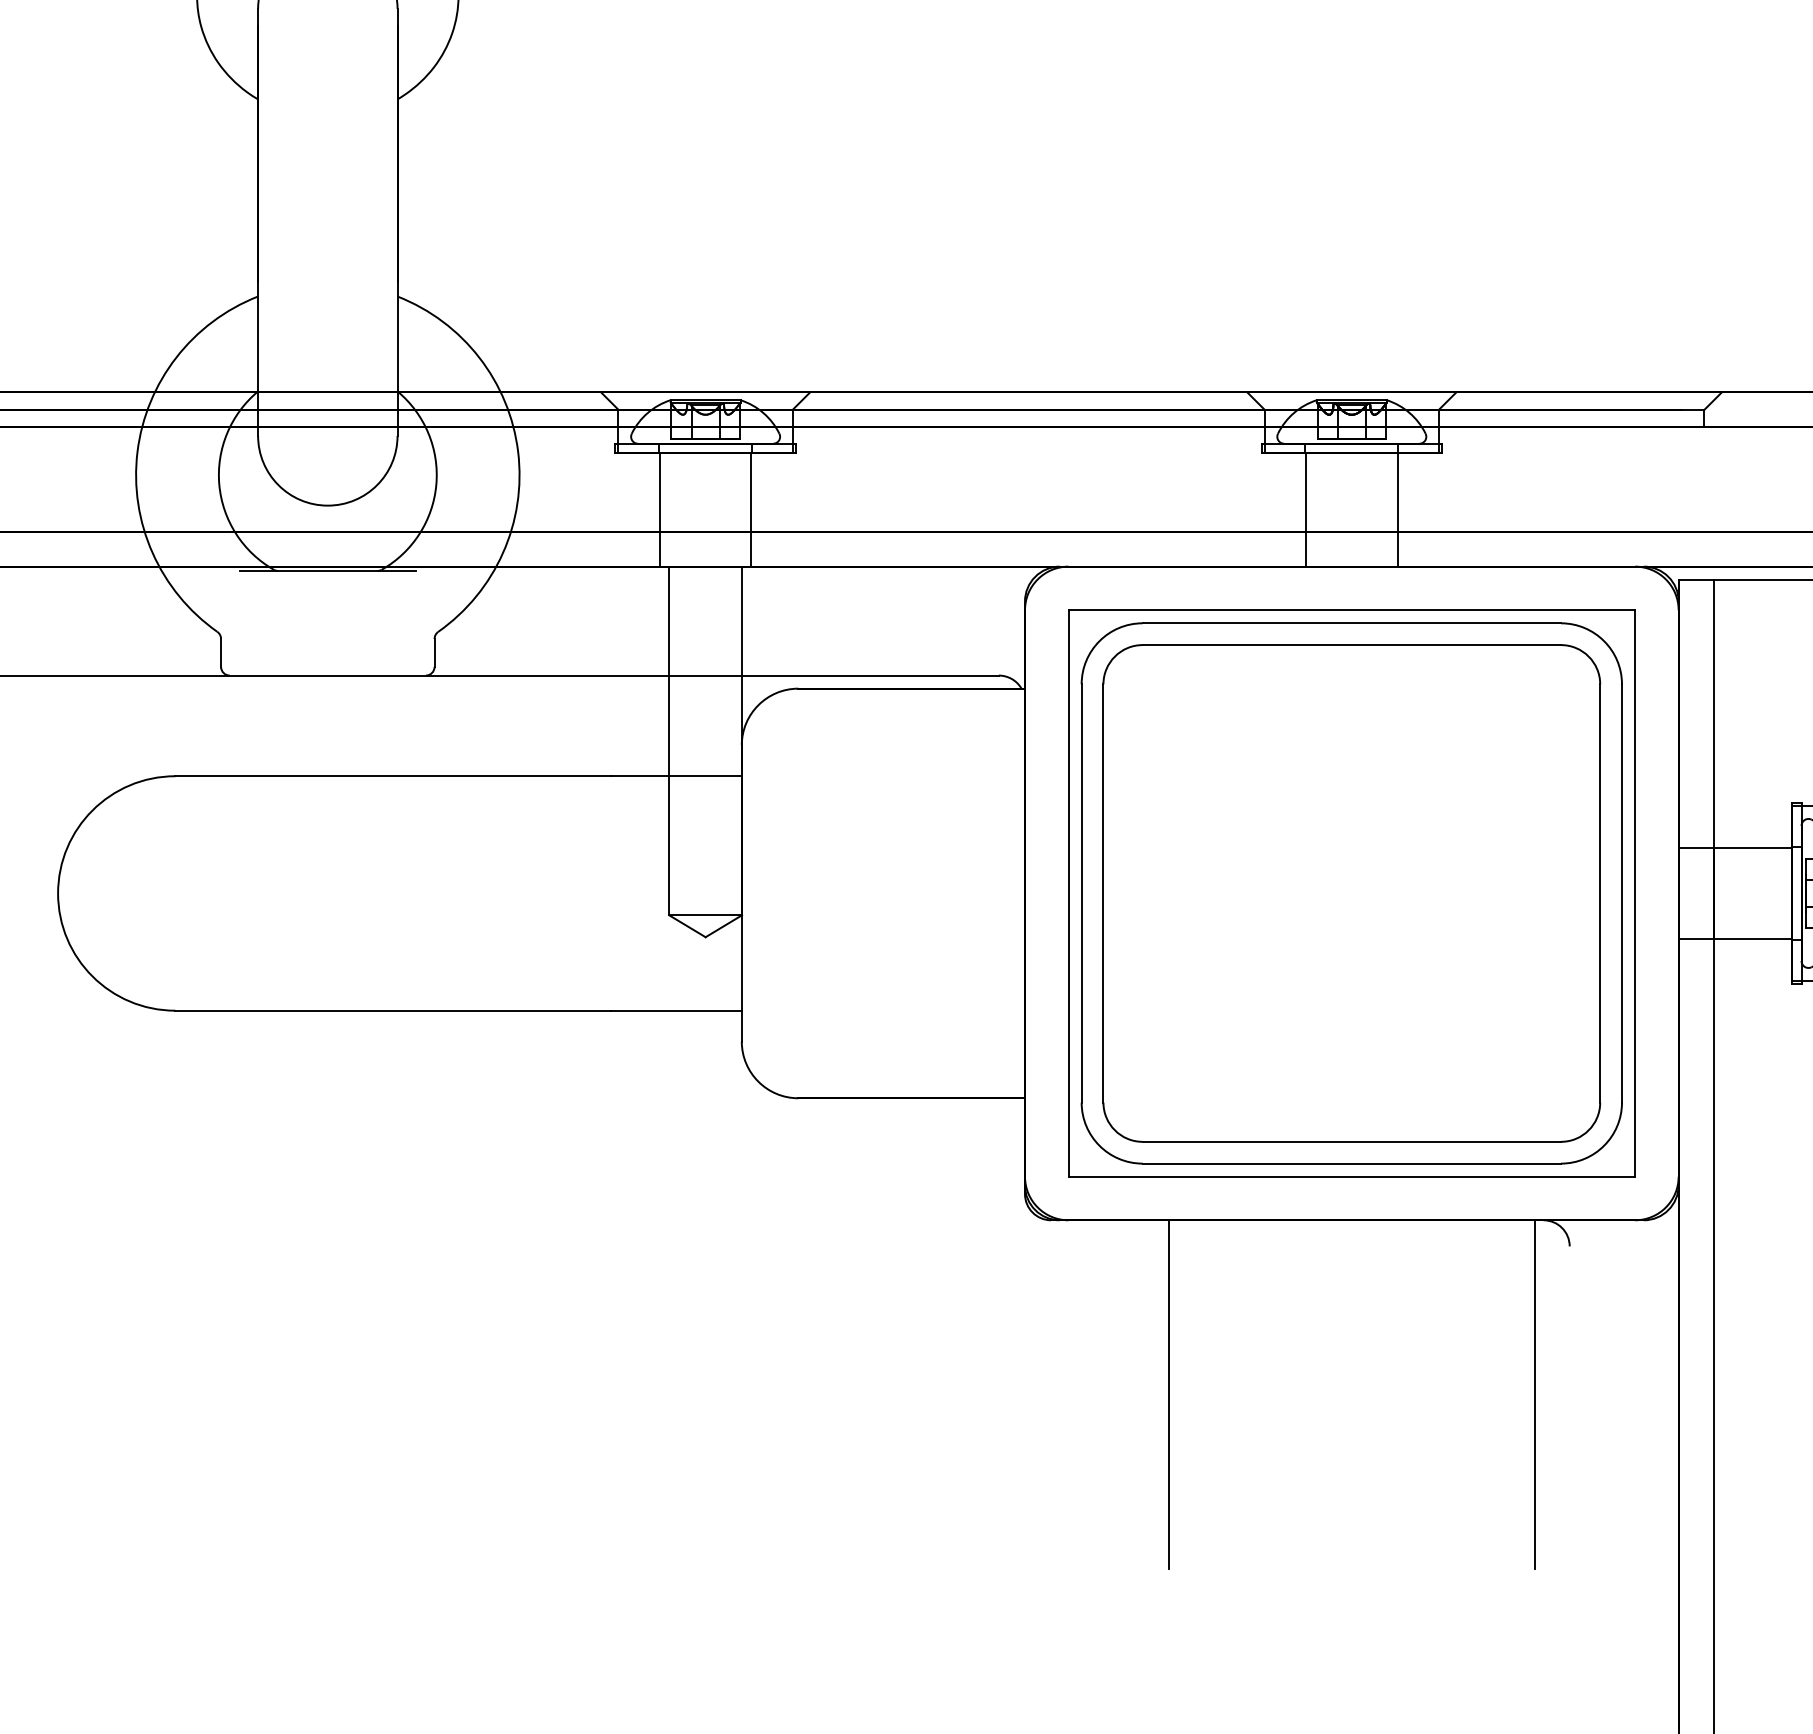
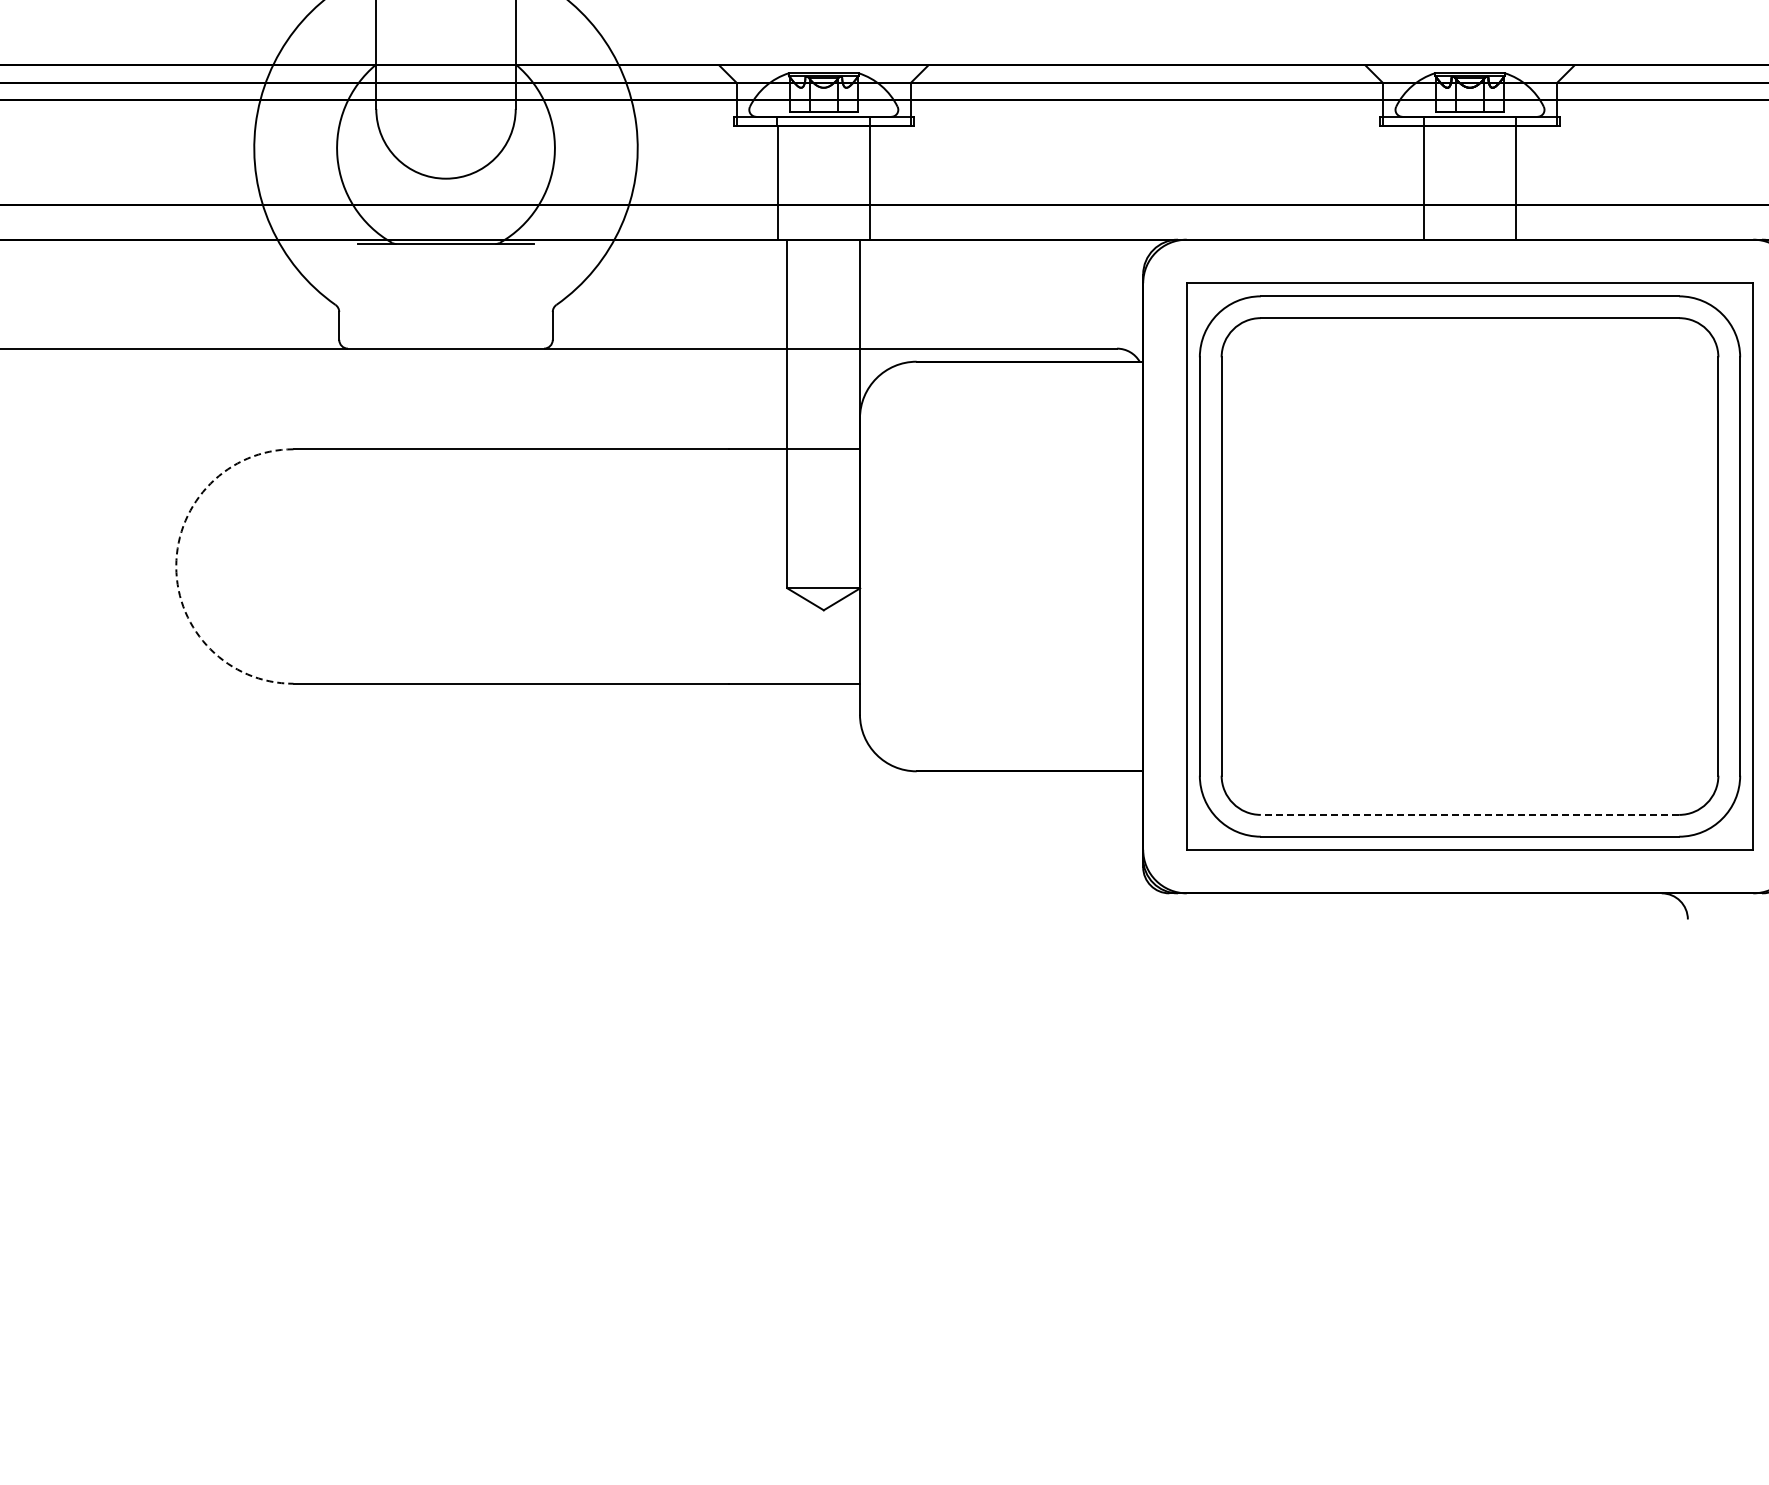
arc: (58, 893) -> (176, 566), solid -> dashed
line: (1351, 1141) -> (1469, 814), solid -> dashed
line: (1168, 1394) -> (1286, 1067), removed
line: (1534, 1394) -> (1652, 1067), removed

